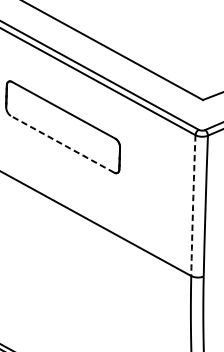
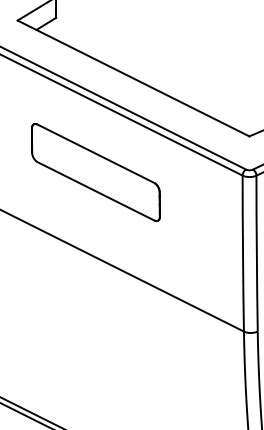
line: (62, 144) -> (95, 191), dashed -> solid
arc: (192, 205) -> (242, 253), dashed -> solid

